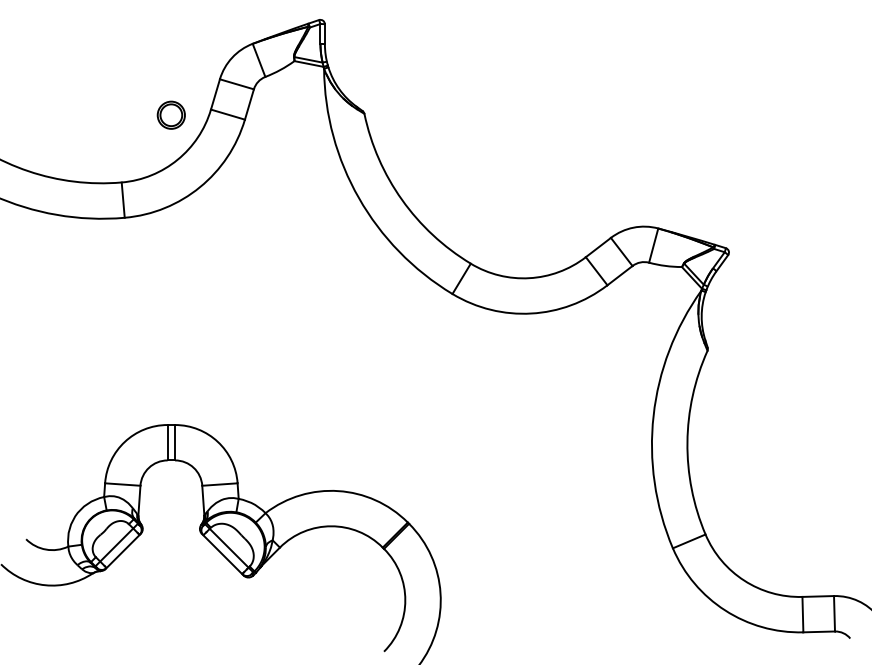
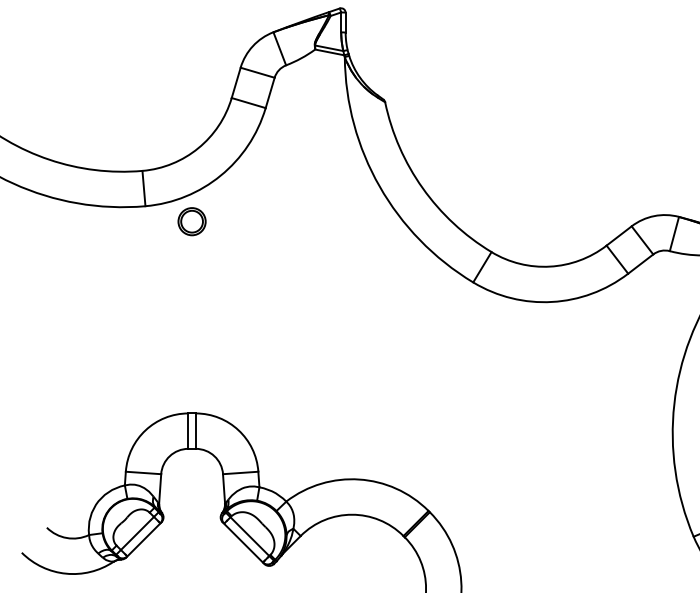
part: (170, 114) -> (191, 220), moved

